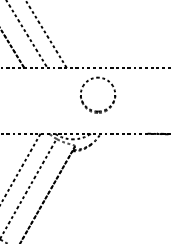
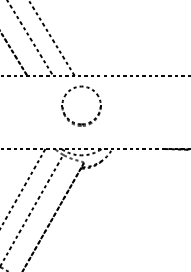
part: (102, 79) -> (86, 88), moved

